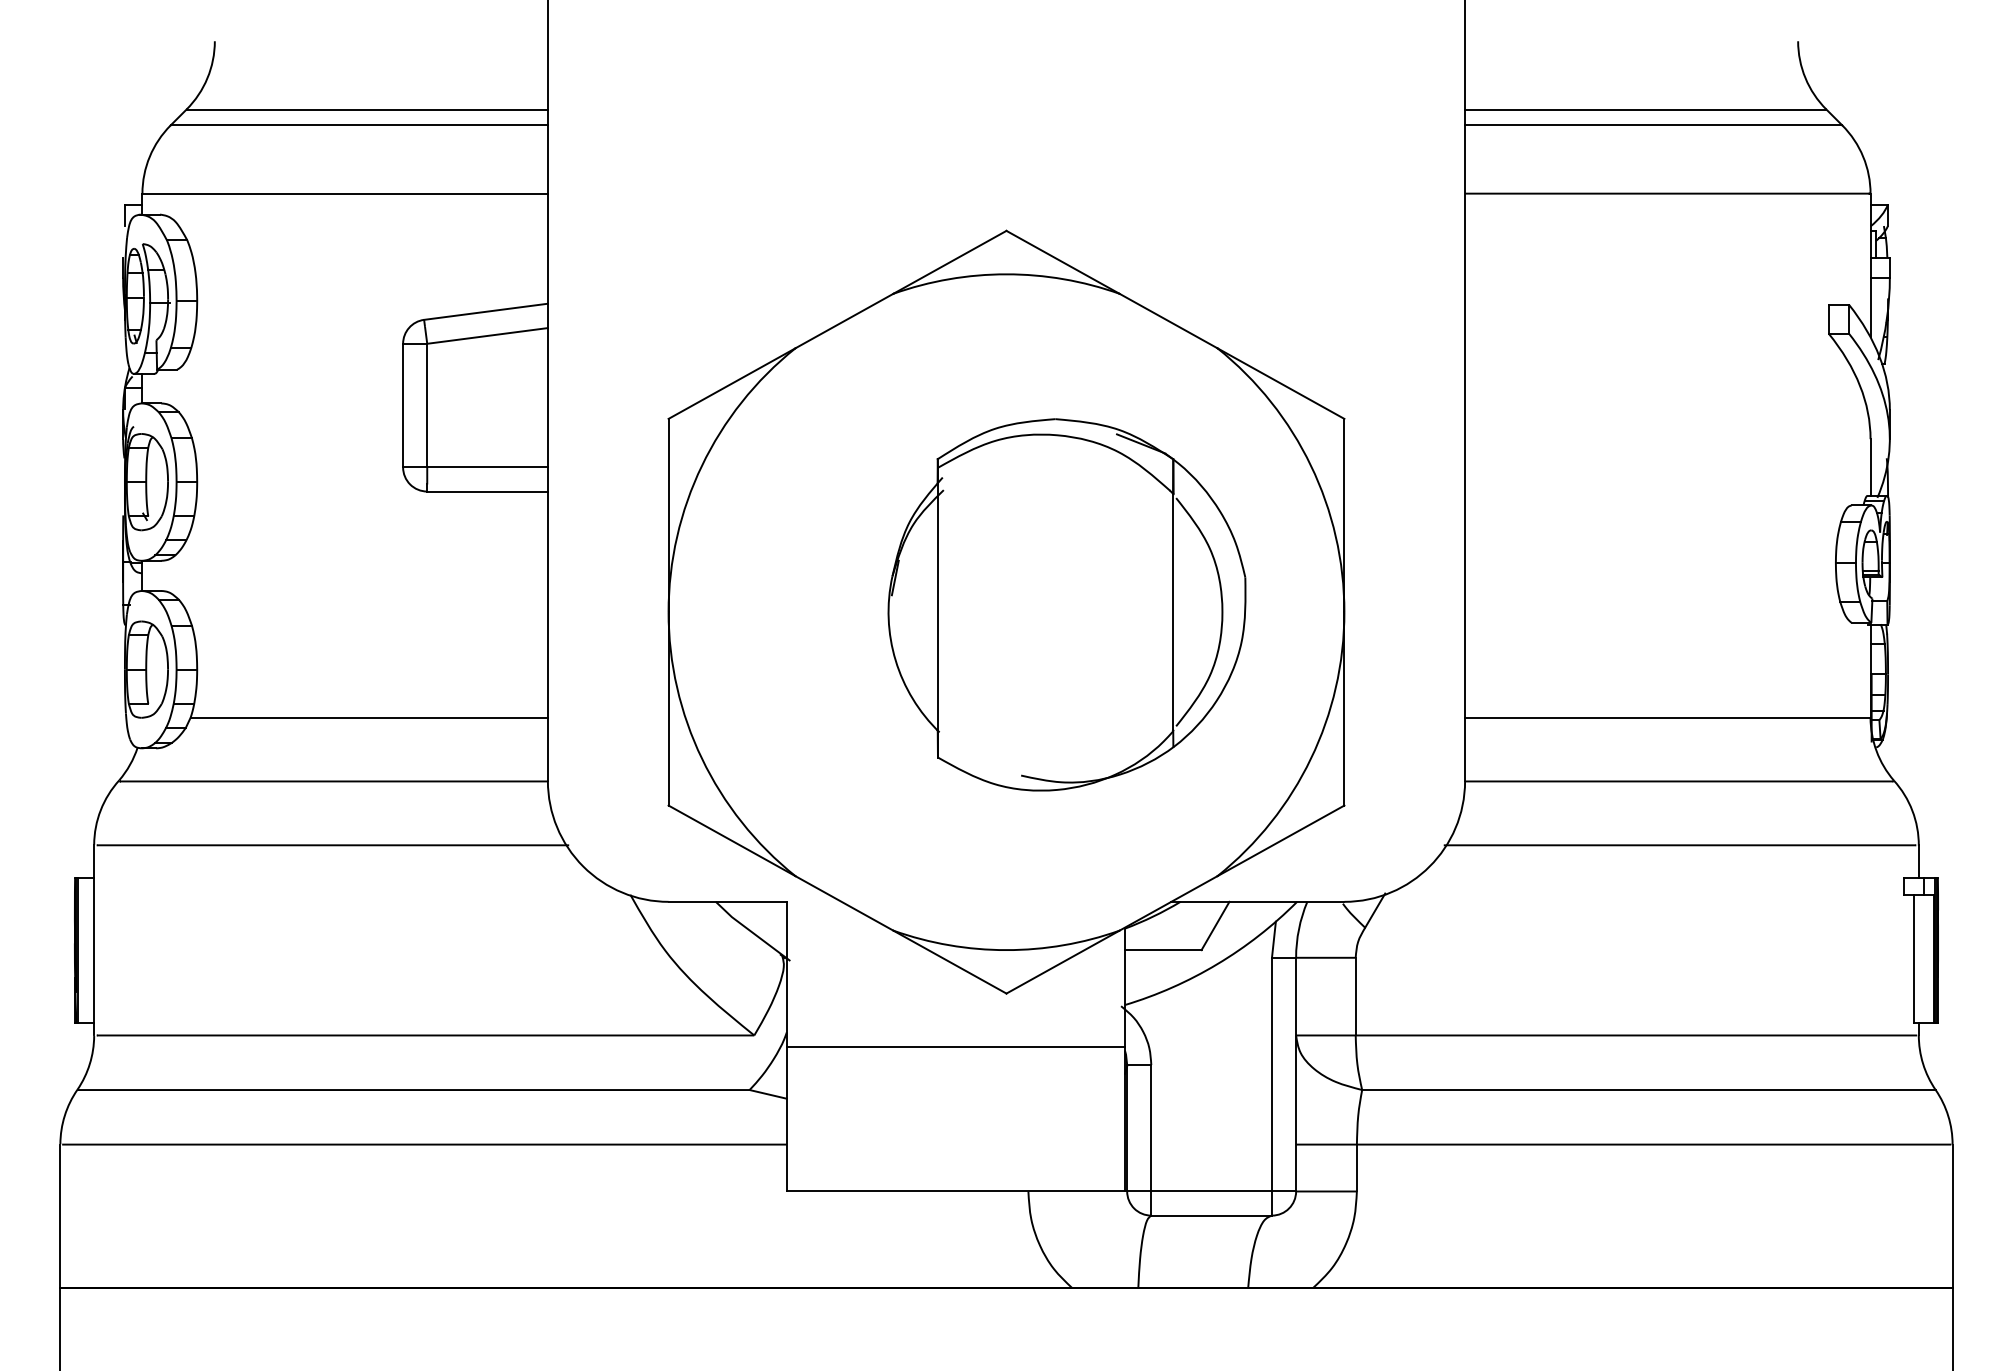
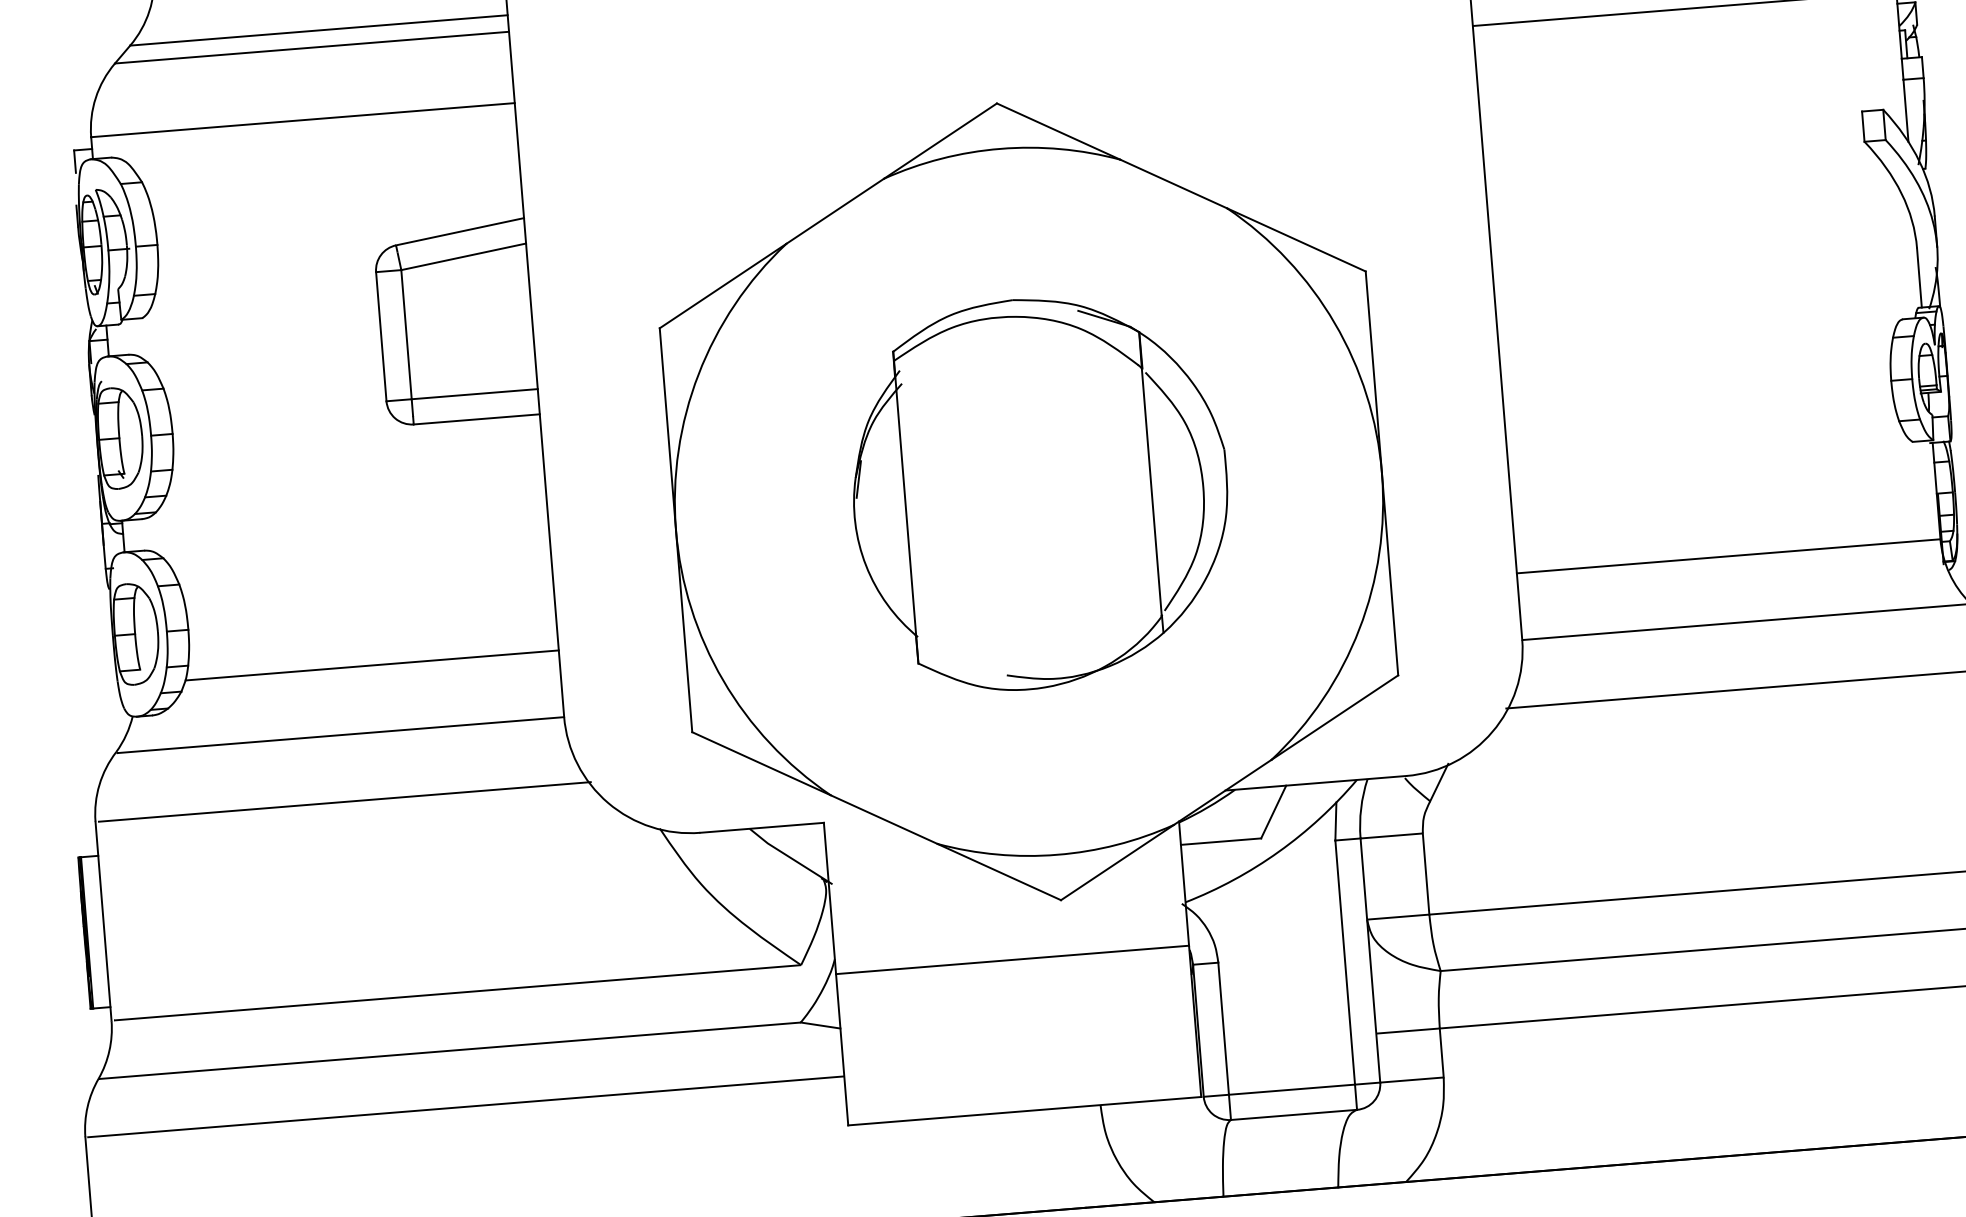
part: (1066, 604) -> (1039, 492), moved

